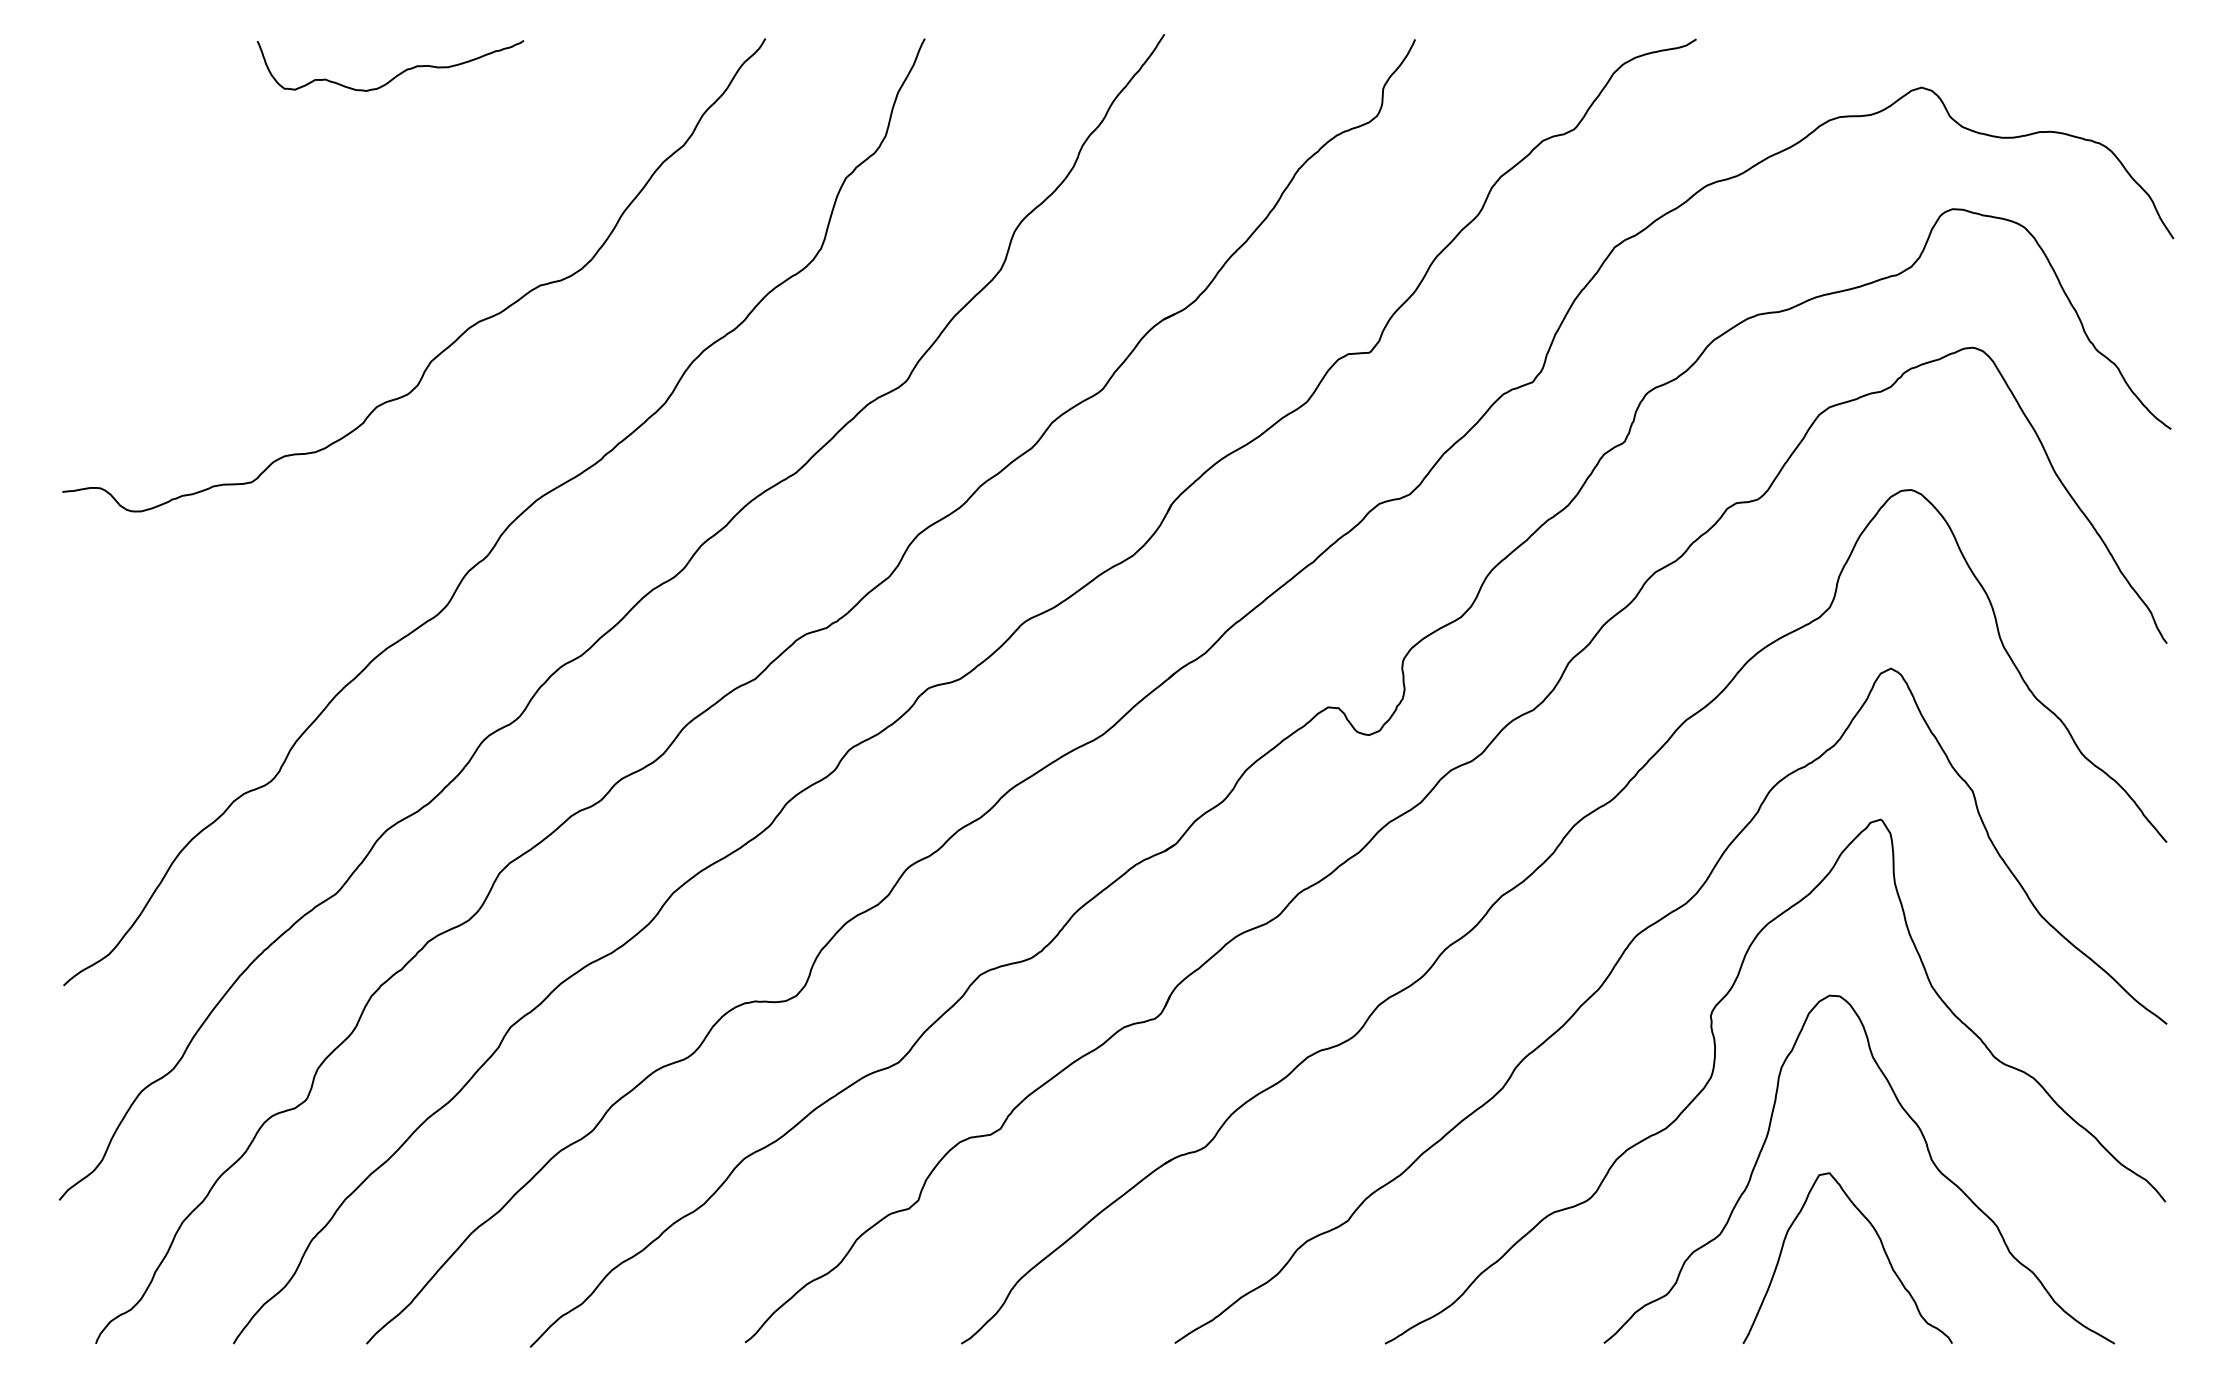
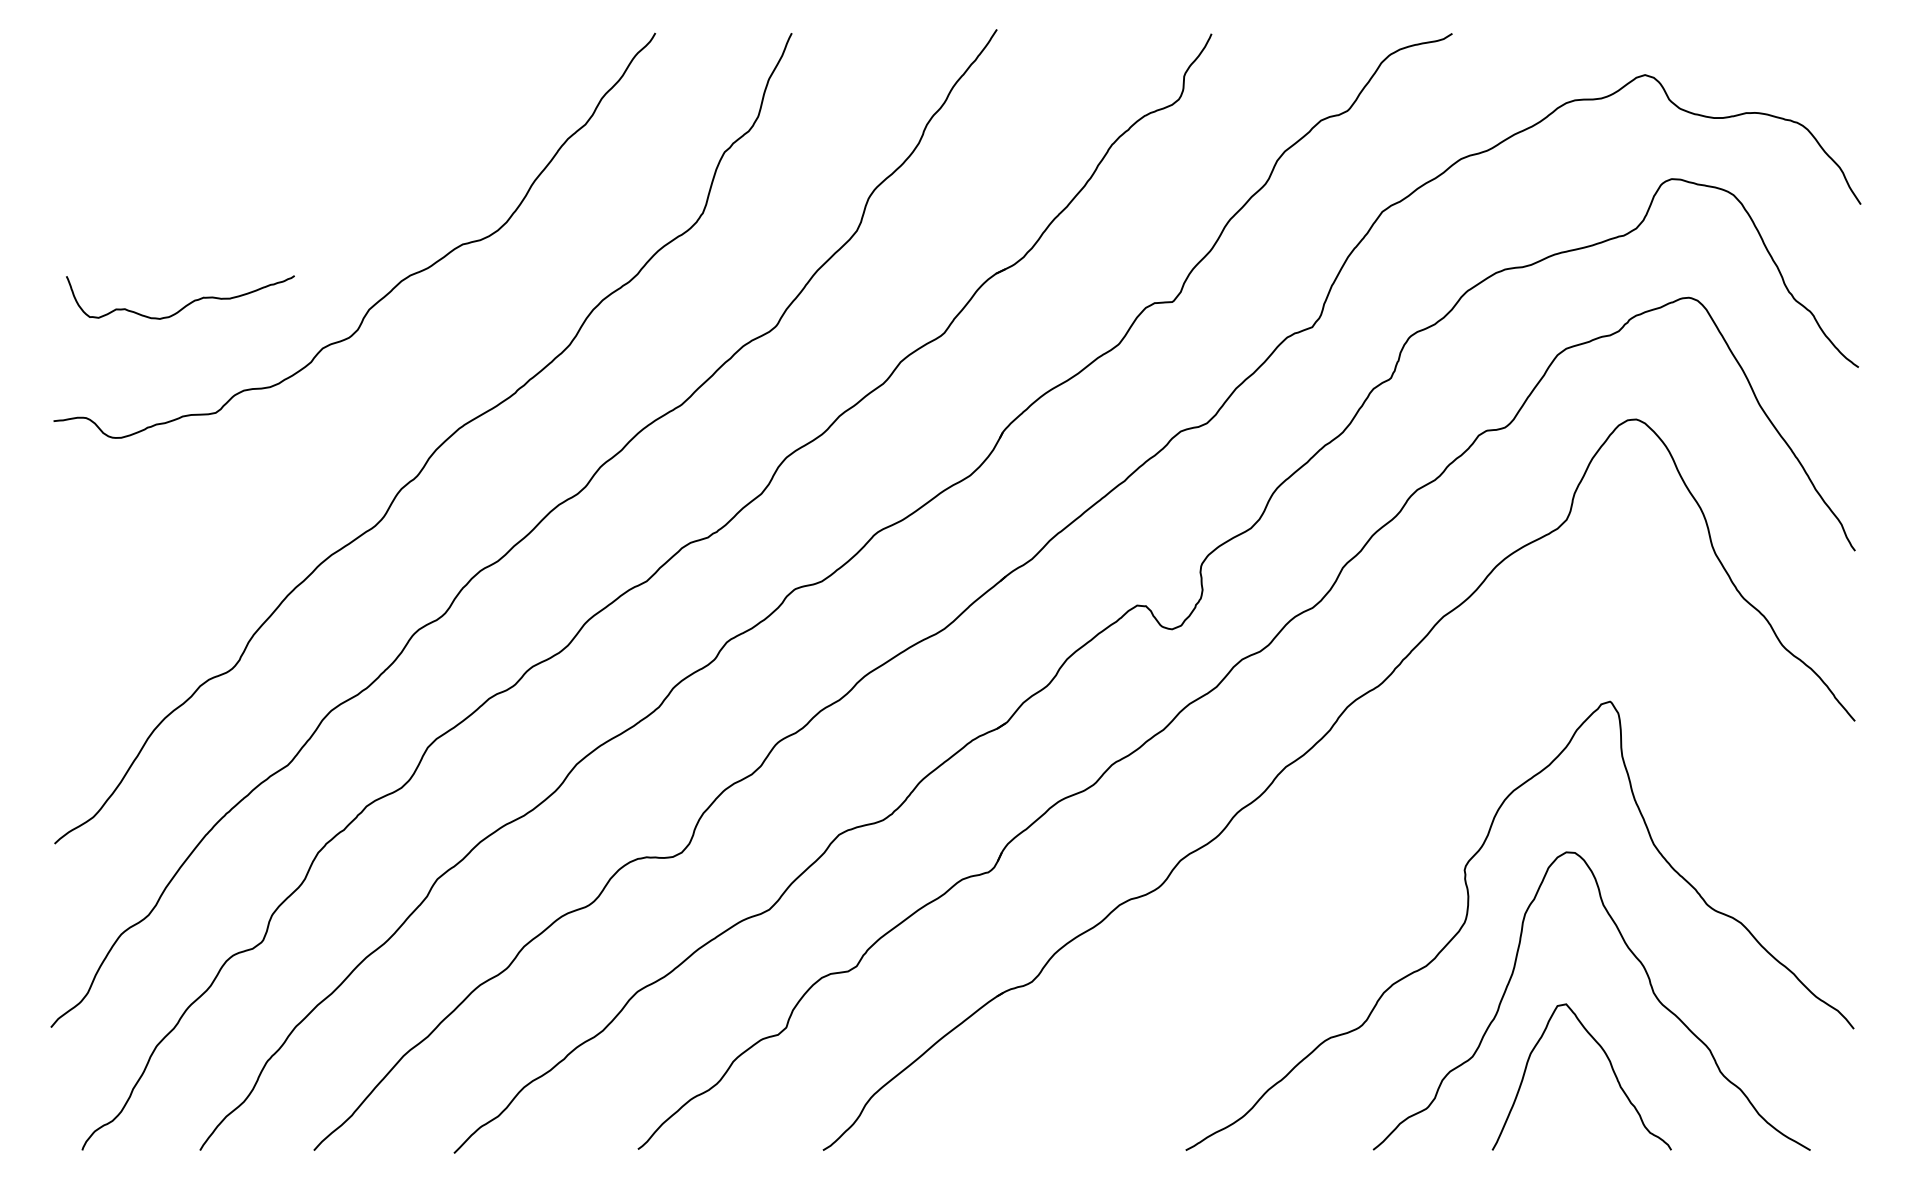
curve: (397, 74) -> (186, 304), moved
curve: (1614, 968) -> (1382, 829), removed

